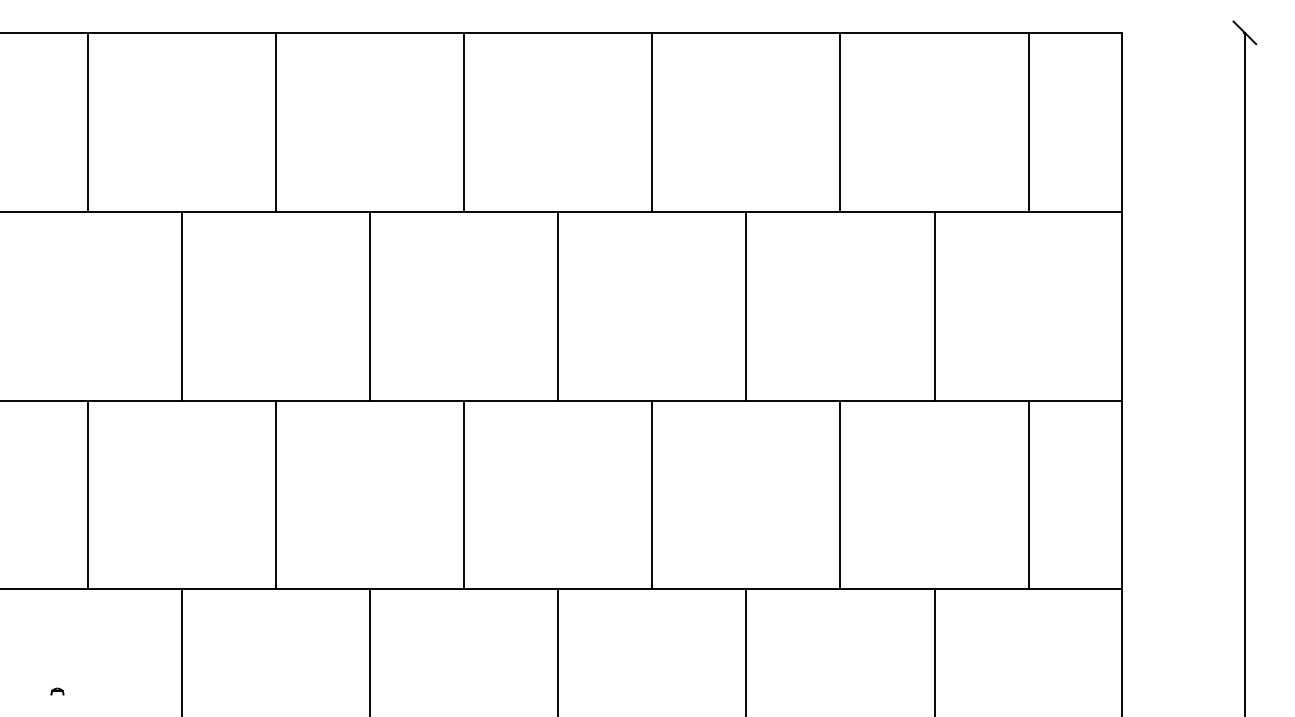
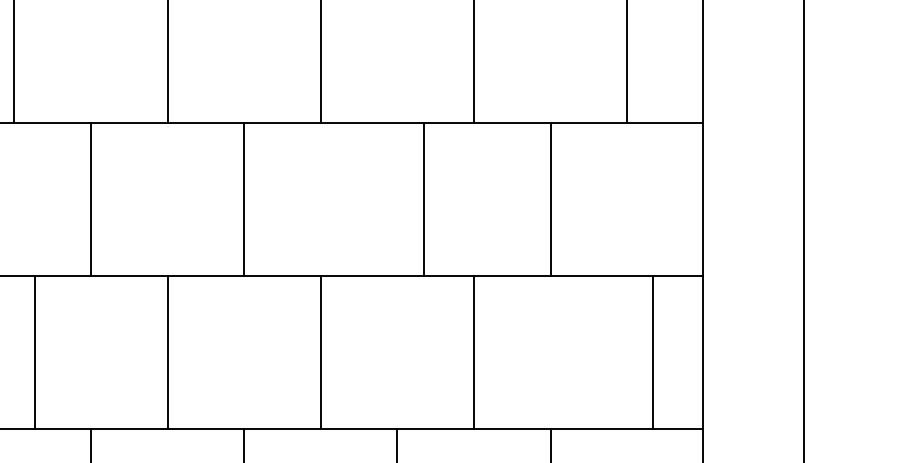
line: (746, 306) -> (424, 199), moved
line: (275, 494) -> (34, 352), moved
line: (1028, 494) -> (652, 352), moved

